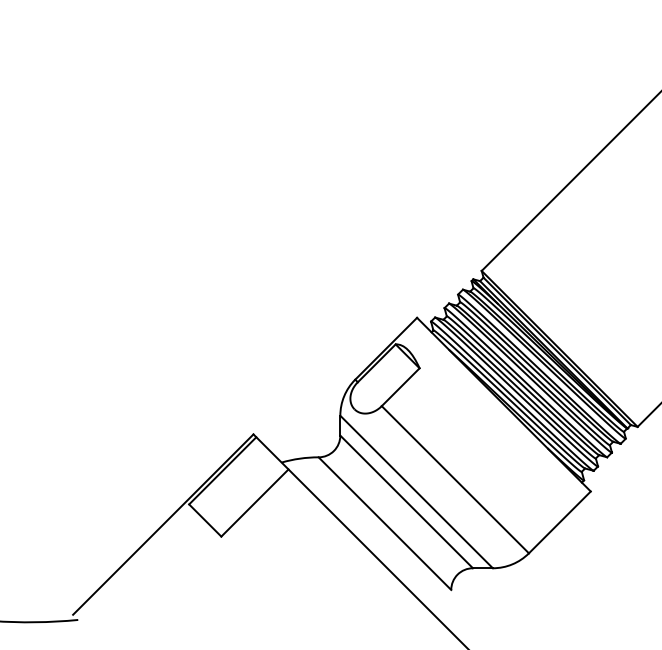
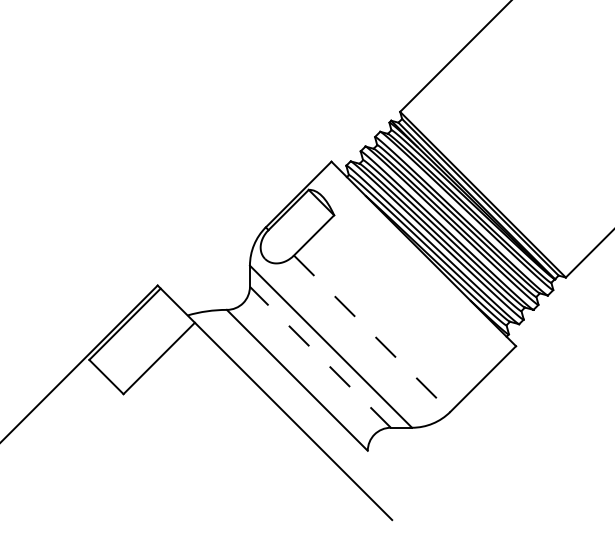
line: (455, 480) -> (372, 334), solid -> dashed
line: (406, 501) -> (320, 356), solid -> dashed

